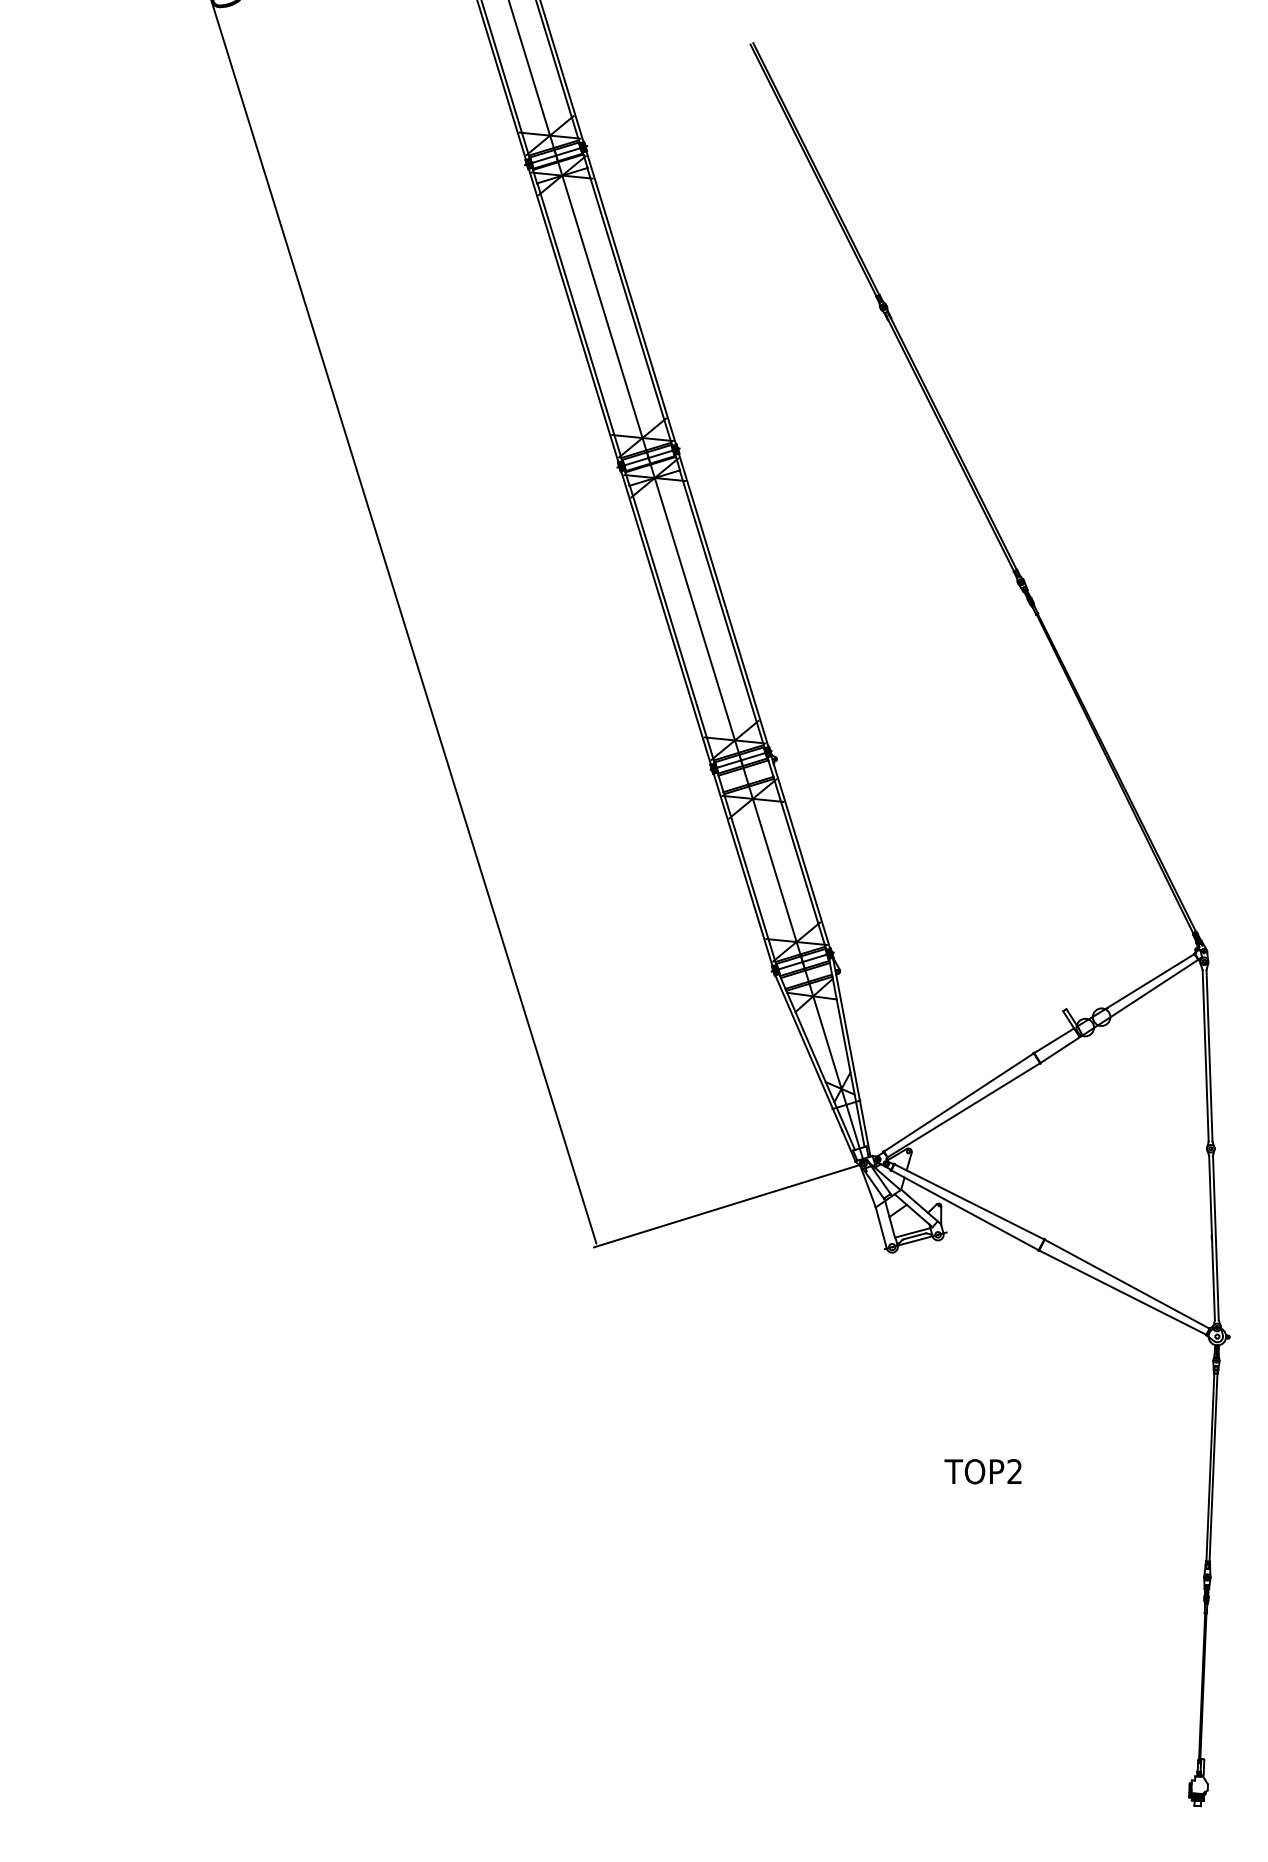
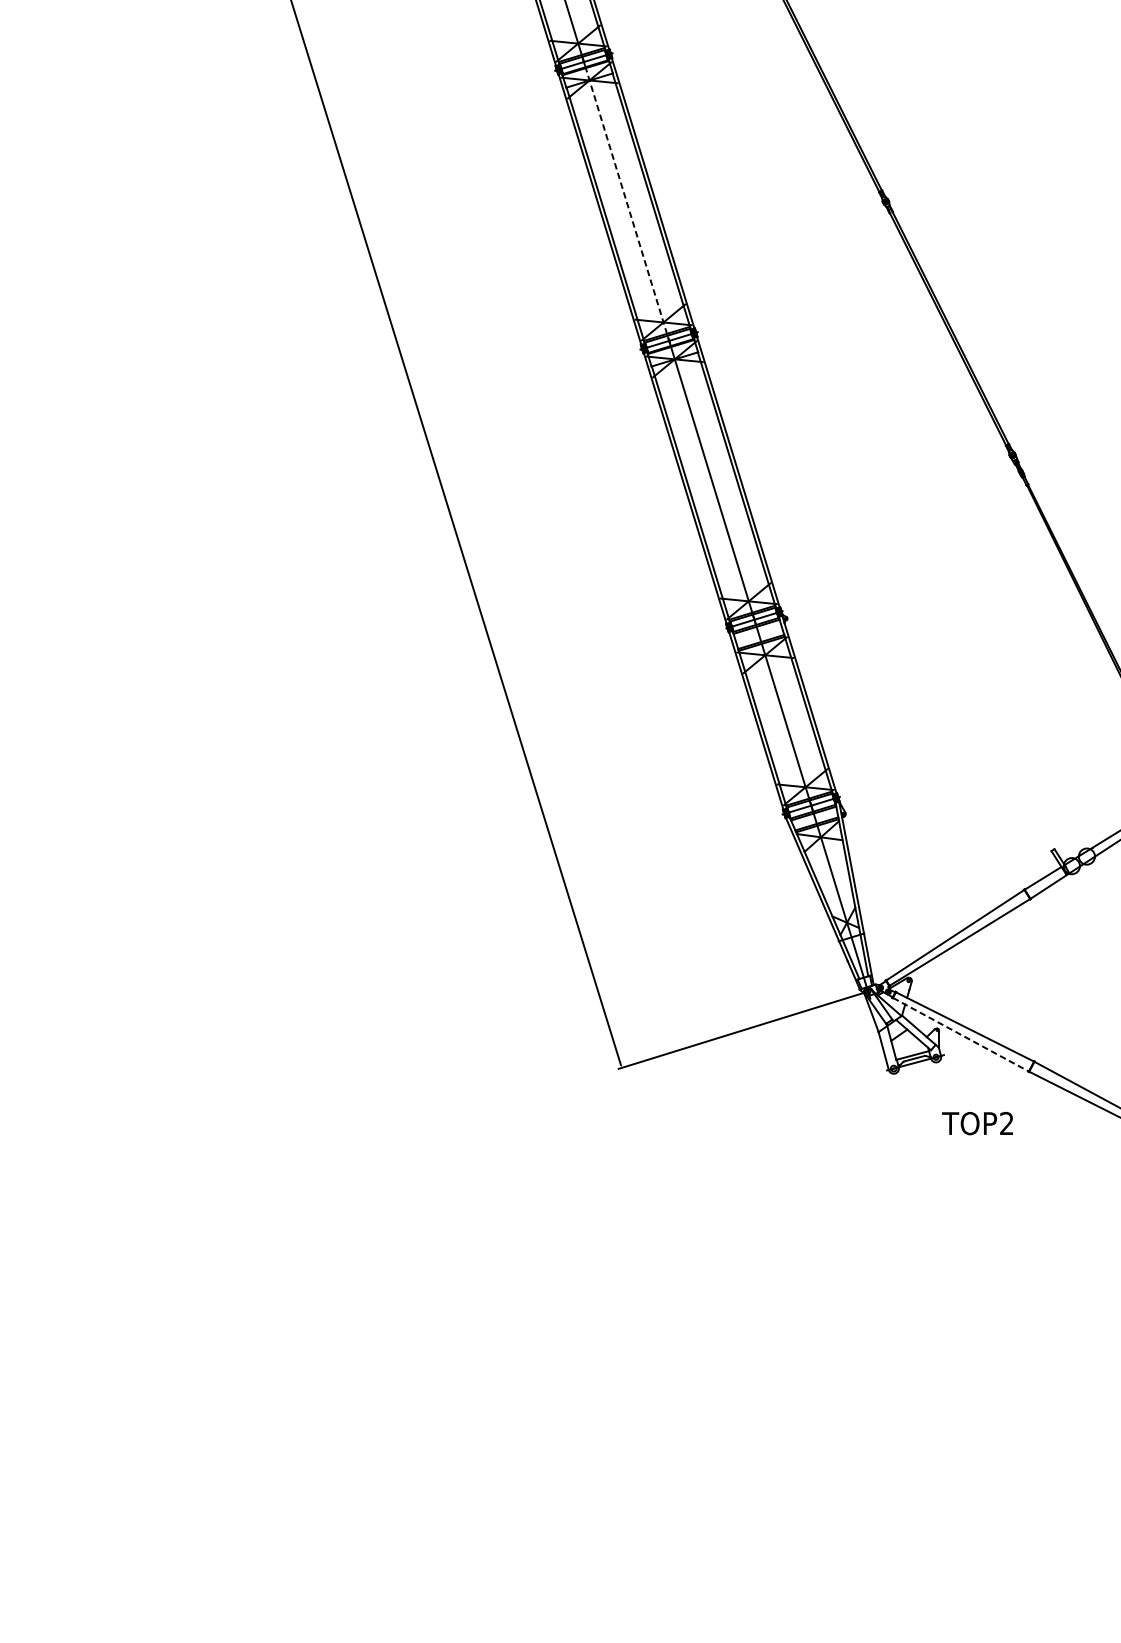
line: (602, 306) -> (626, 201), solid -> dashed
line: (965, 1210) -> (961, 1034), solid -> dashed
text: (982, 1471) -> (977, 1123), moved

